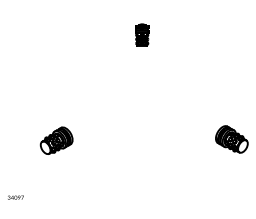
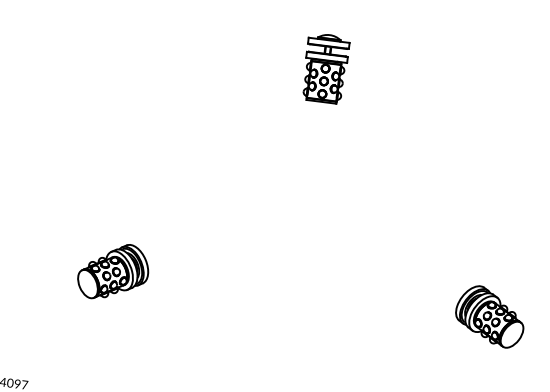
part: (142, 34) -> (326, 66), size x1.43

